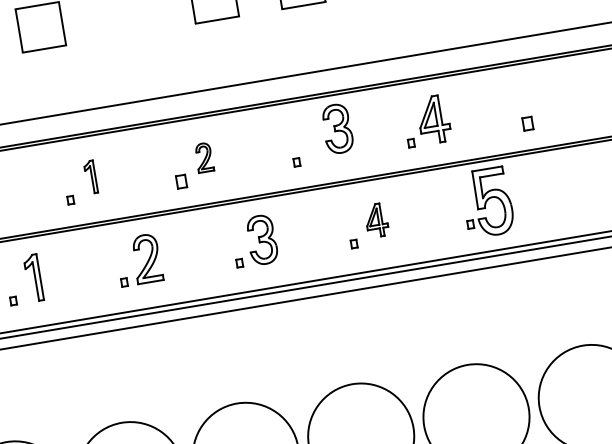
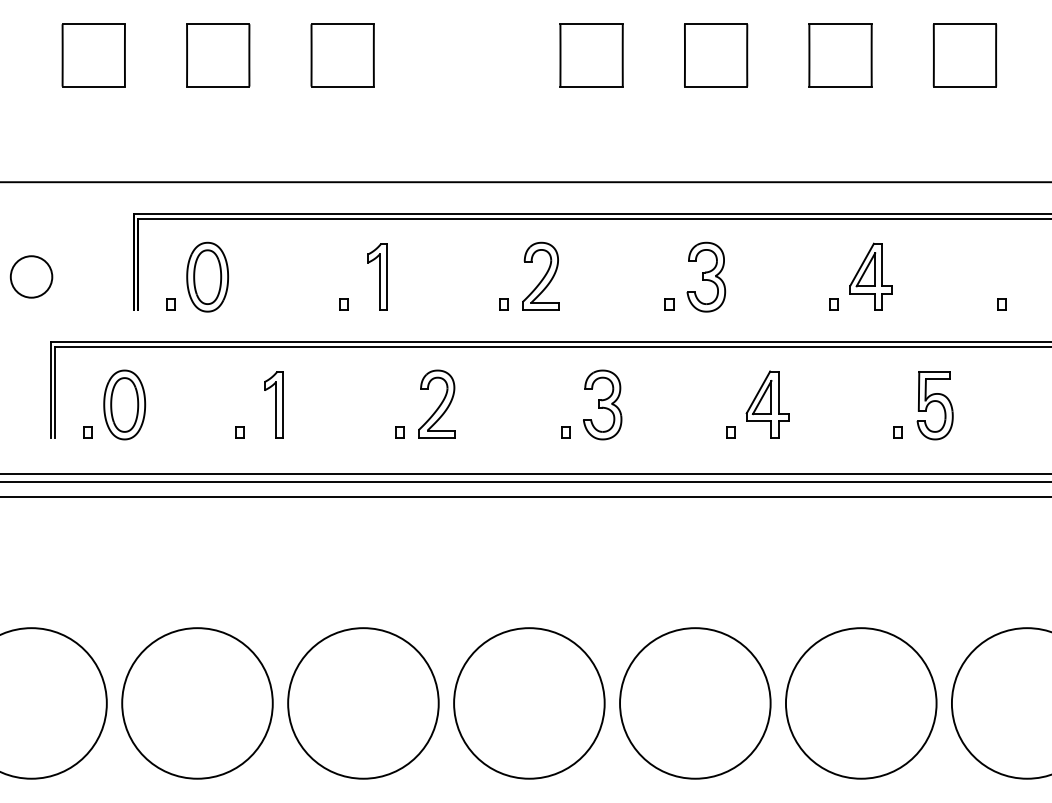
part: (527, 123) -> (1001, 304), size x0.62
part: (337, 128) -> (706, 276), moved
part: (203, 157) -> (540, 275), size x1.67
part: (90, 176) -> (377, 276), size x1.43
part: (181, 181) -> (503, 304), size x0.62
part: (492, 201) -> (934, 405), size x0.71
part: (376, 220) -> (767, 404), size x1.43

